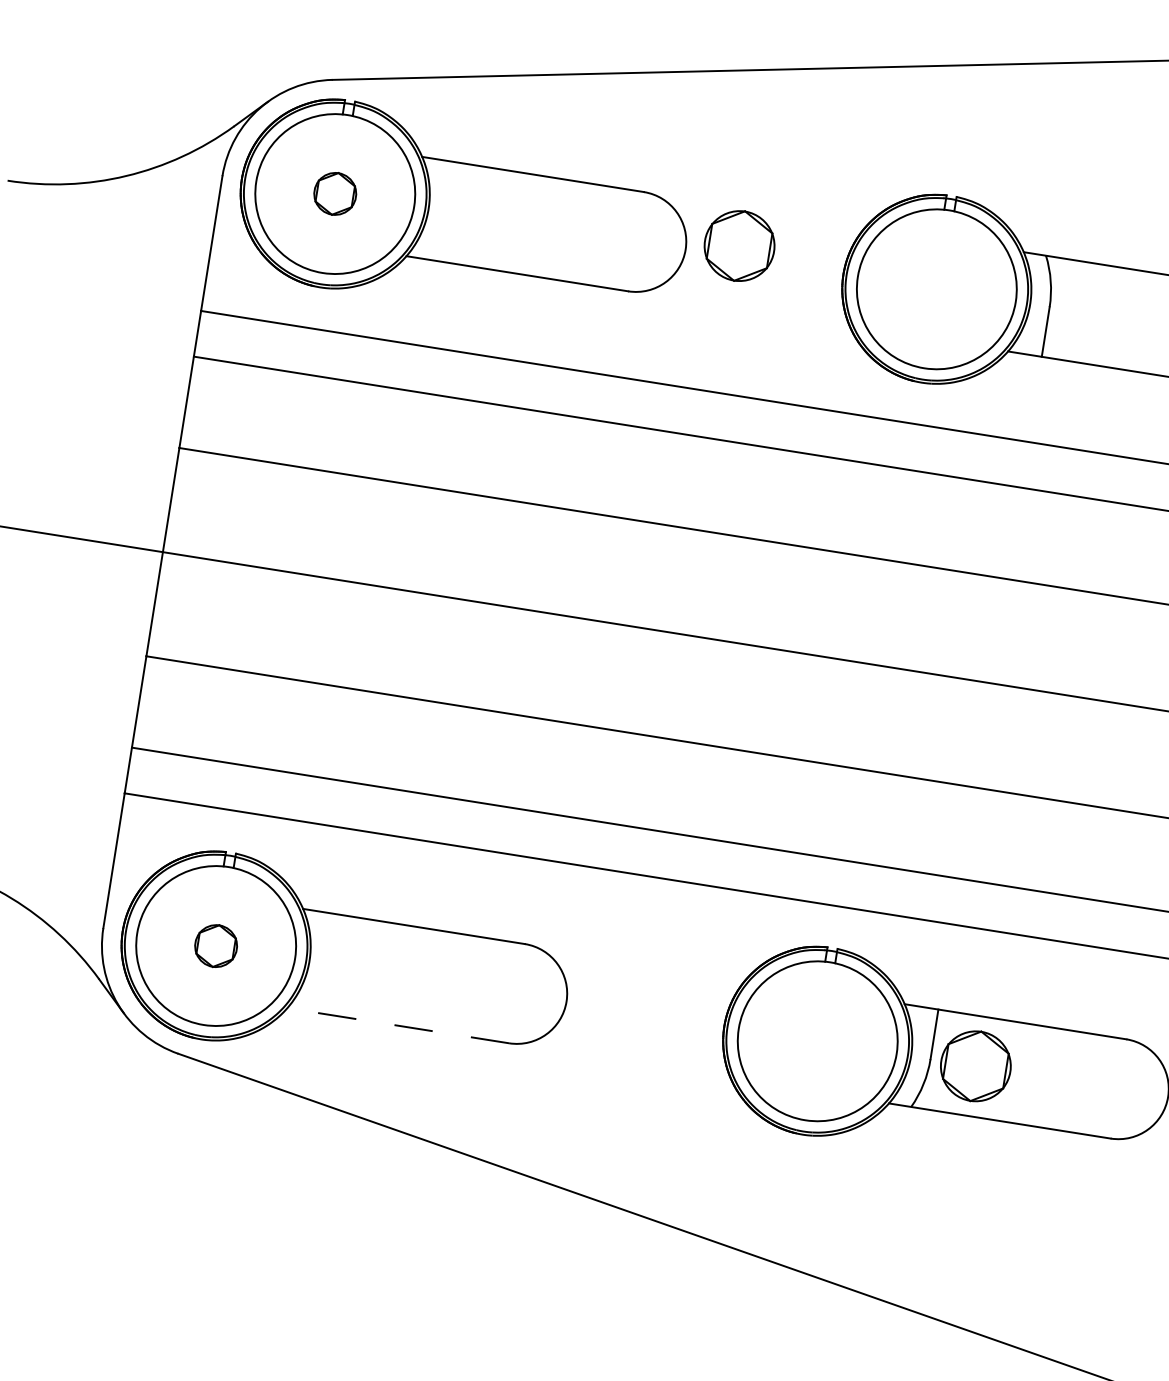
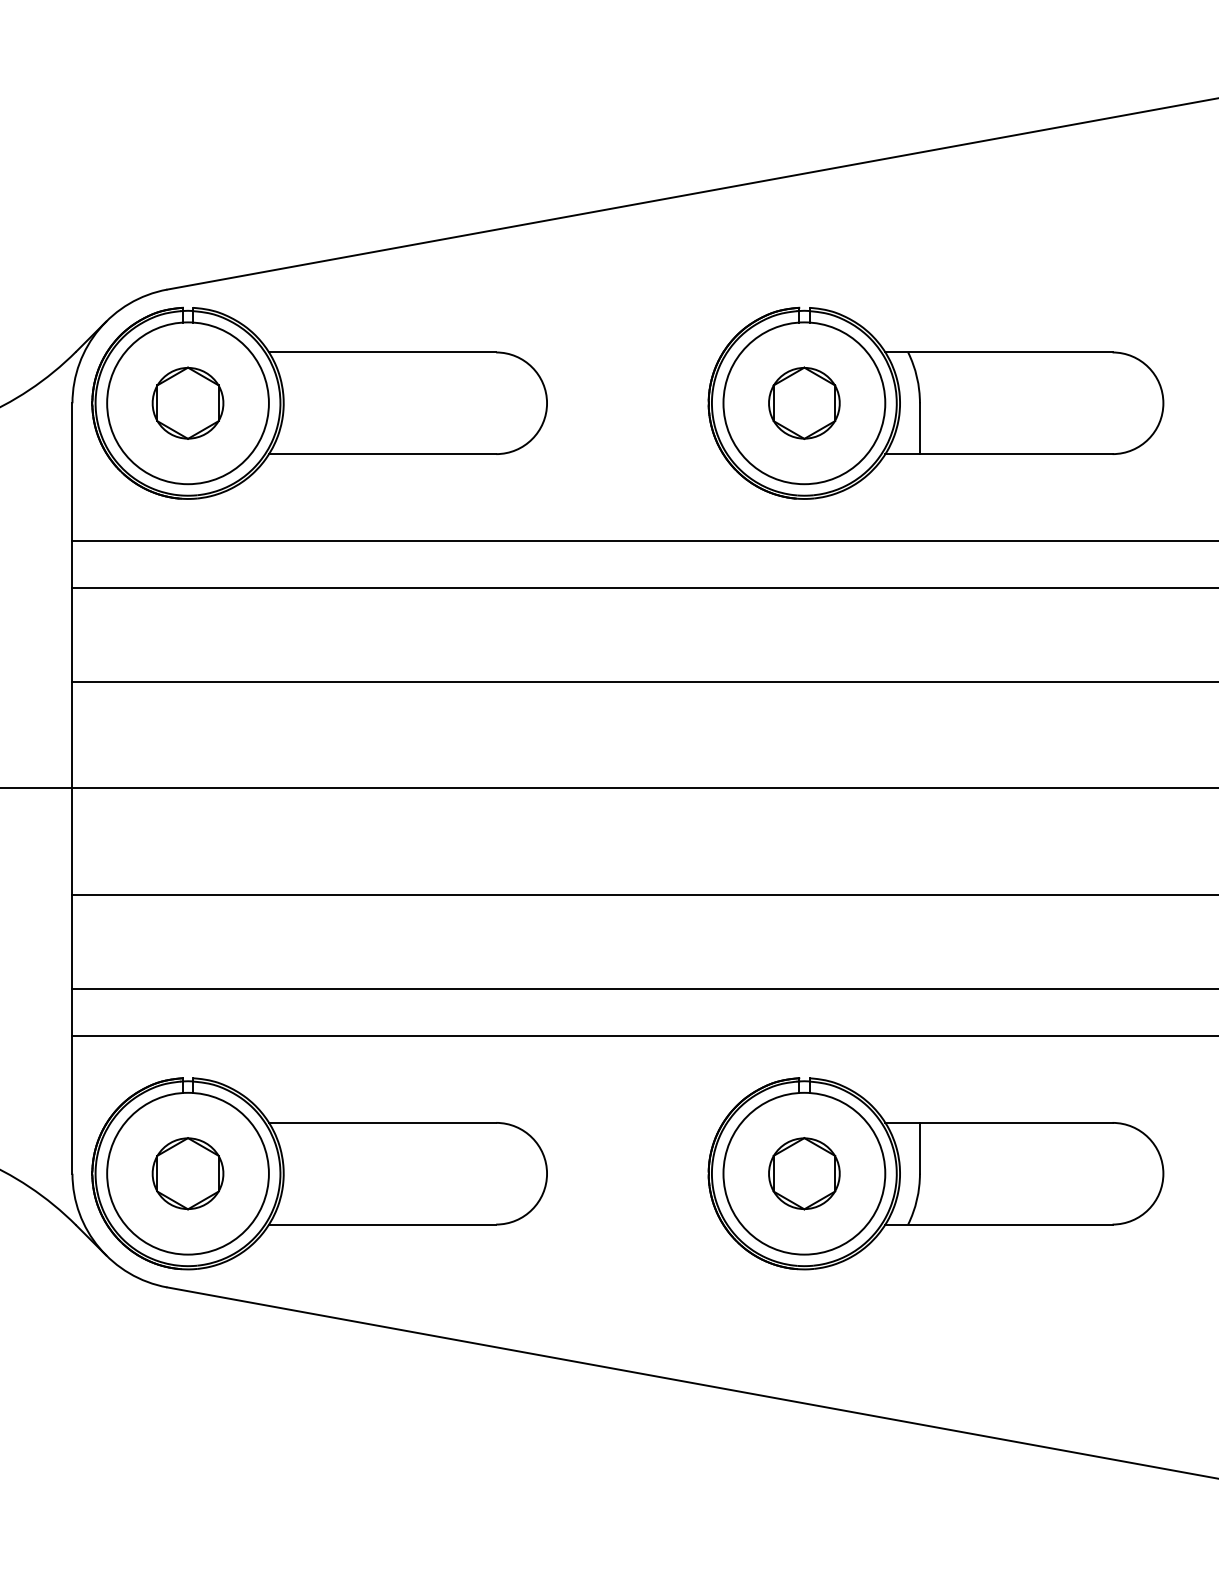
part: (334, 193) -> (187, 402), size x1.67
part: (739, 245) -> (804, 402), moved
part: (215, 945) -> (187, 1173), size x1.67
line: (398, 1025) -> (382, 1224), dashed -> solid
part: (976, 1066) -> (804, 1173), moved

